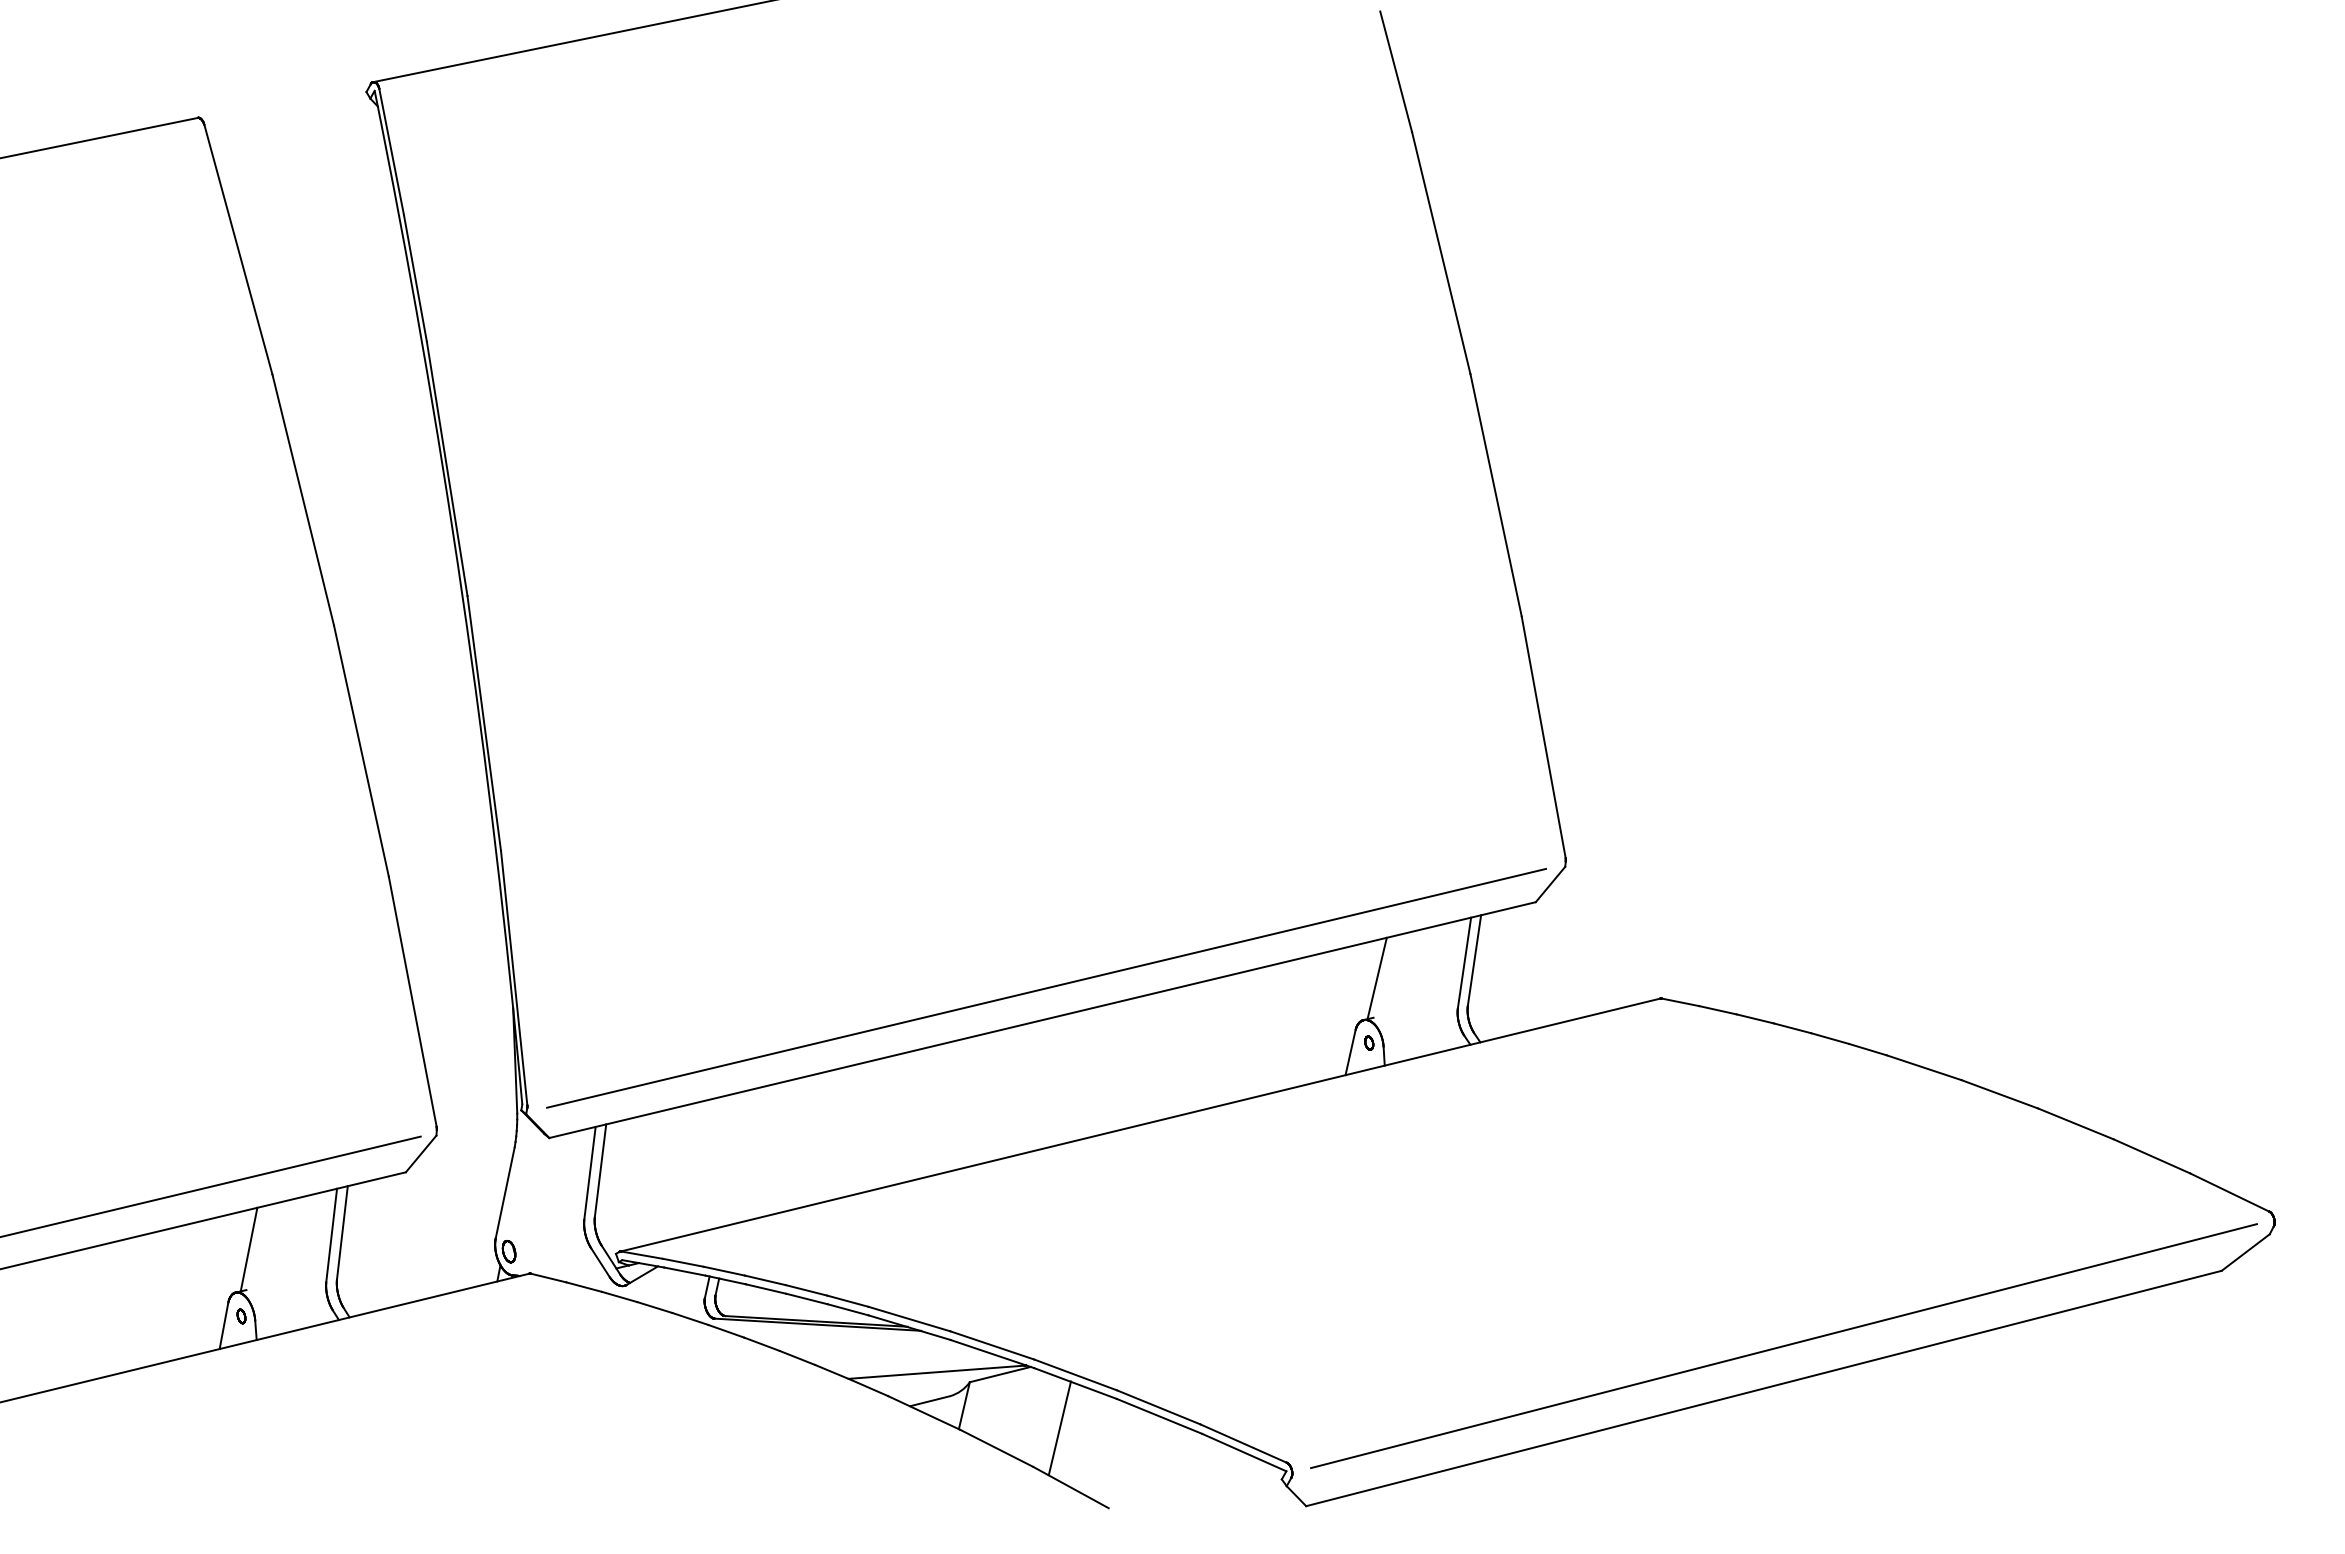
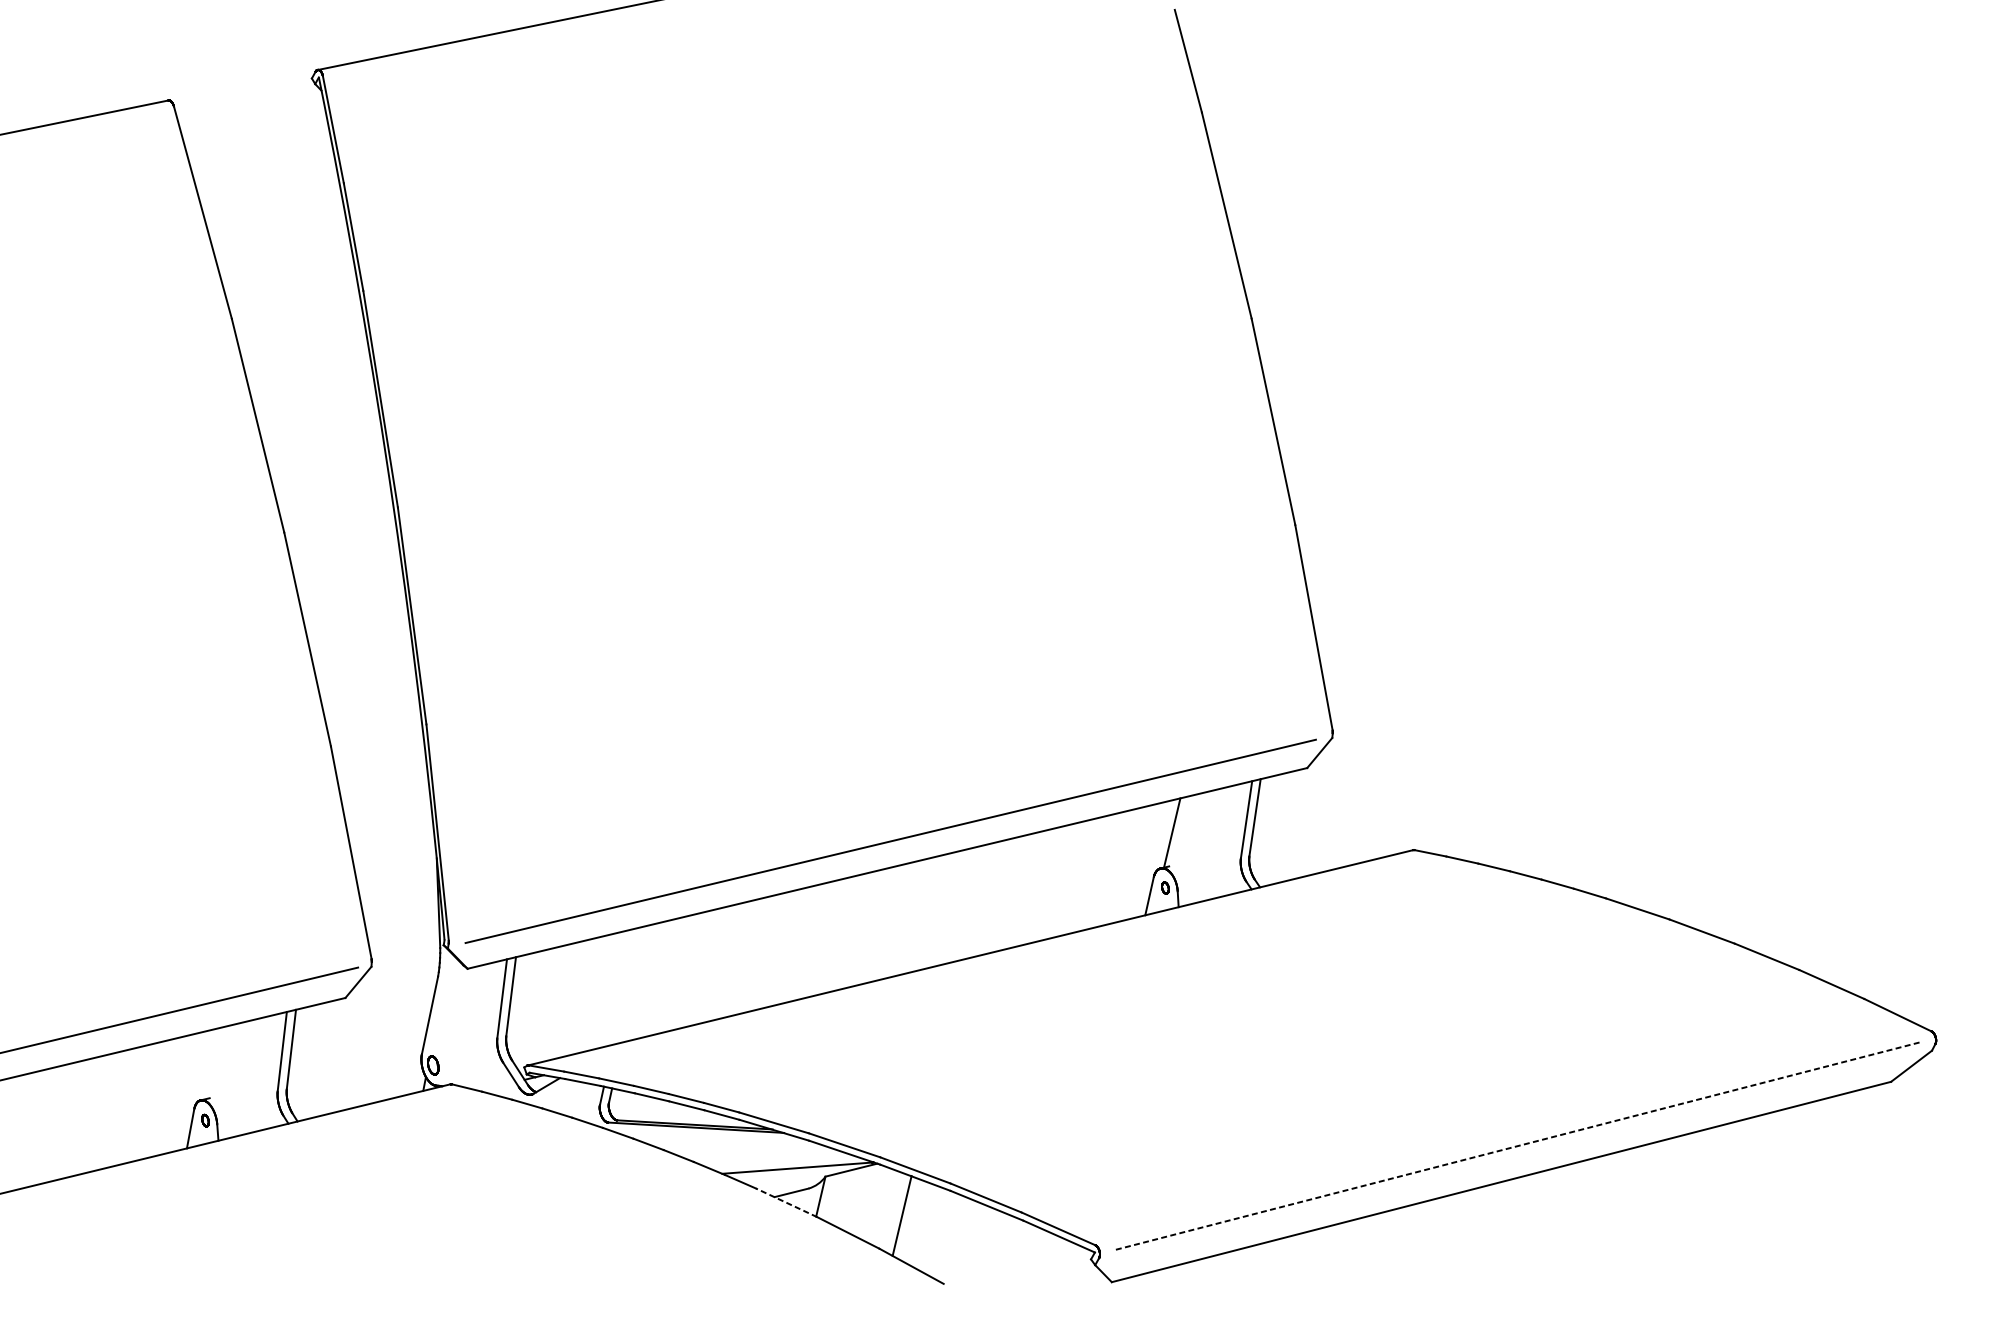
line: (248, 1249) -> (211, 1063), removed
line: (1784, 1345) -> (1518, 1145), solid -> dashed
line: (924, 1412) -> (786, 1202), solid -> dashed

